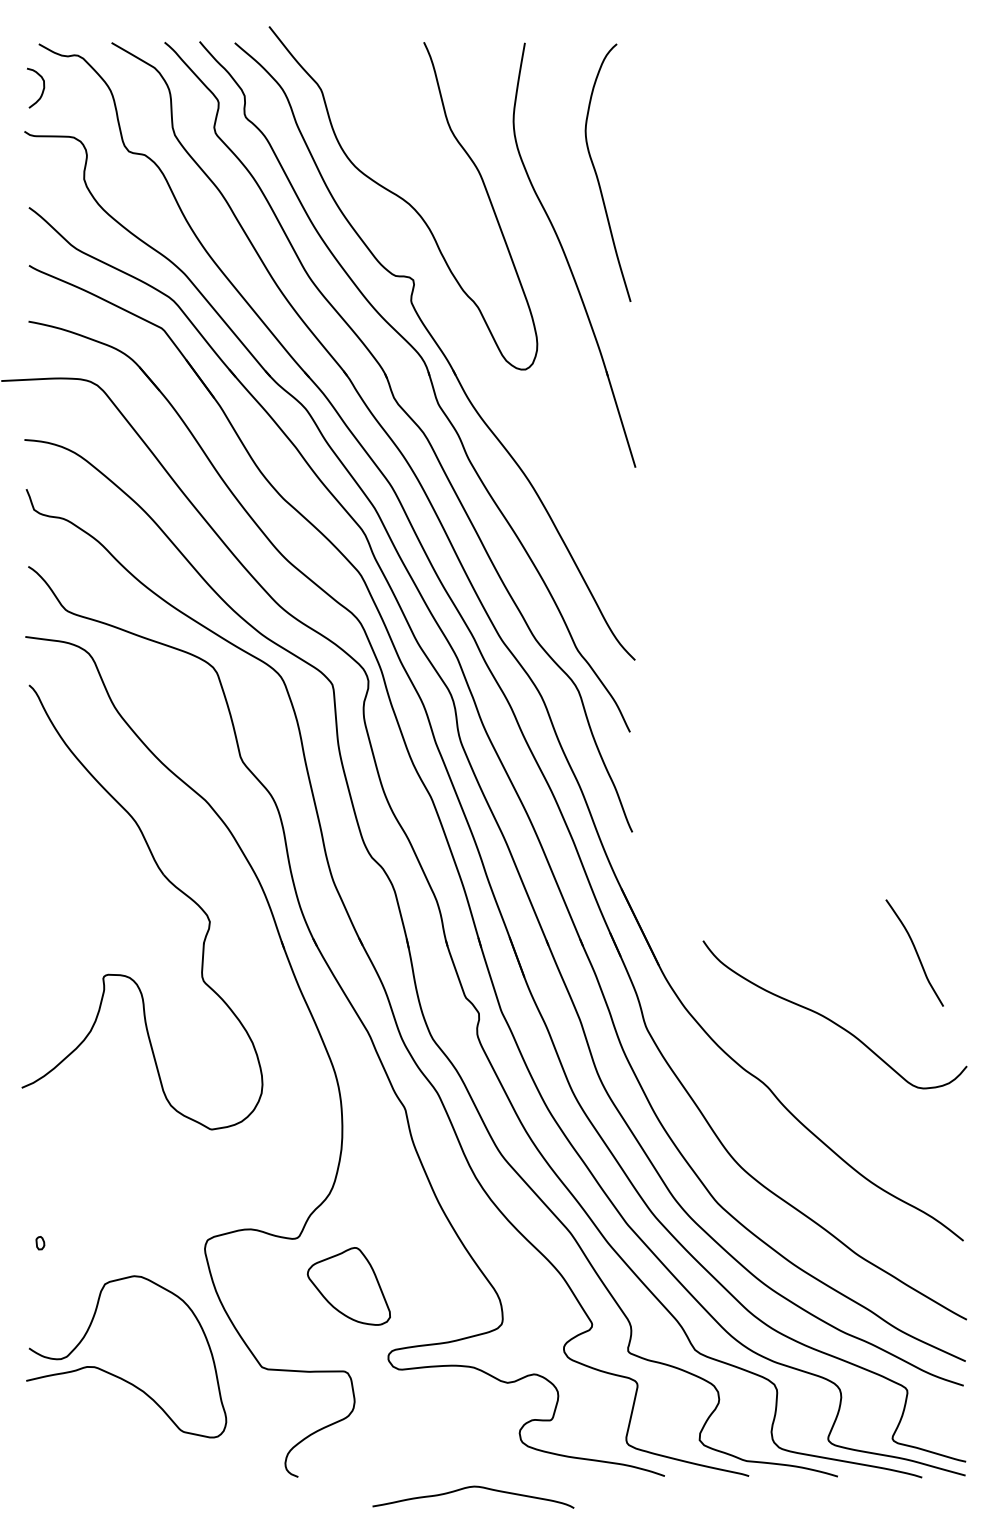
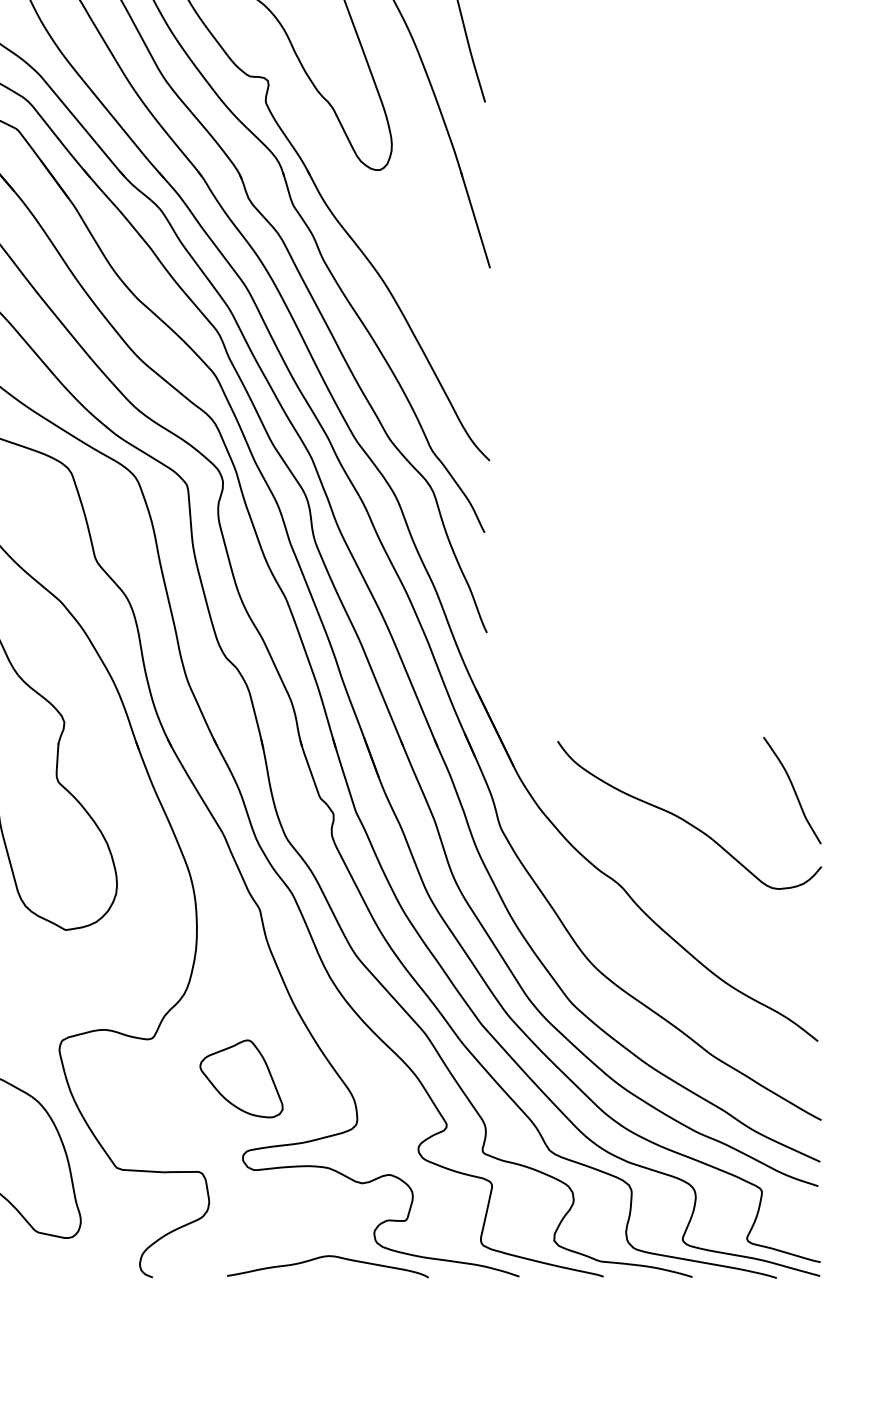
curve: (915, 952) -> (793, 789), moved
part: (348, 1286) -> (241, 1078), moved
curve: (473, 1487) -> (328, 1256), moved

